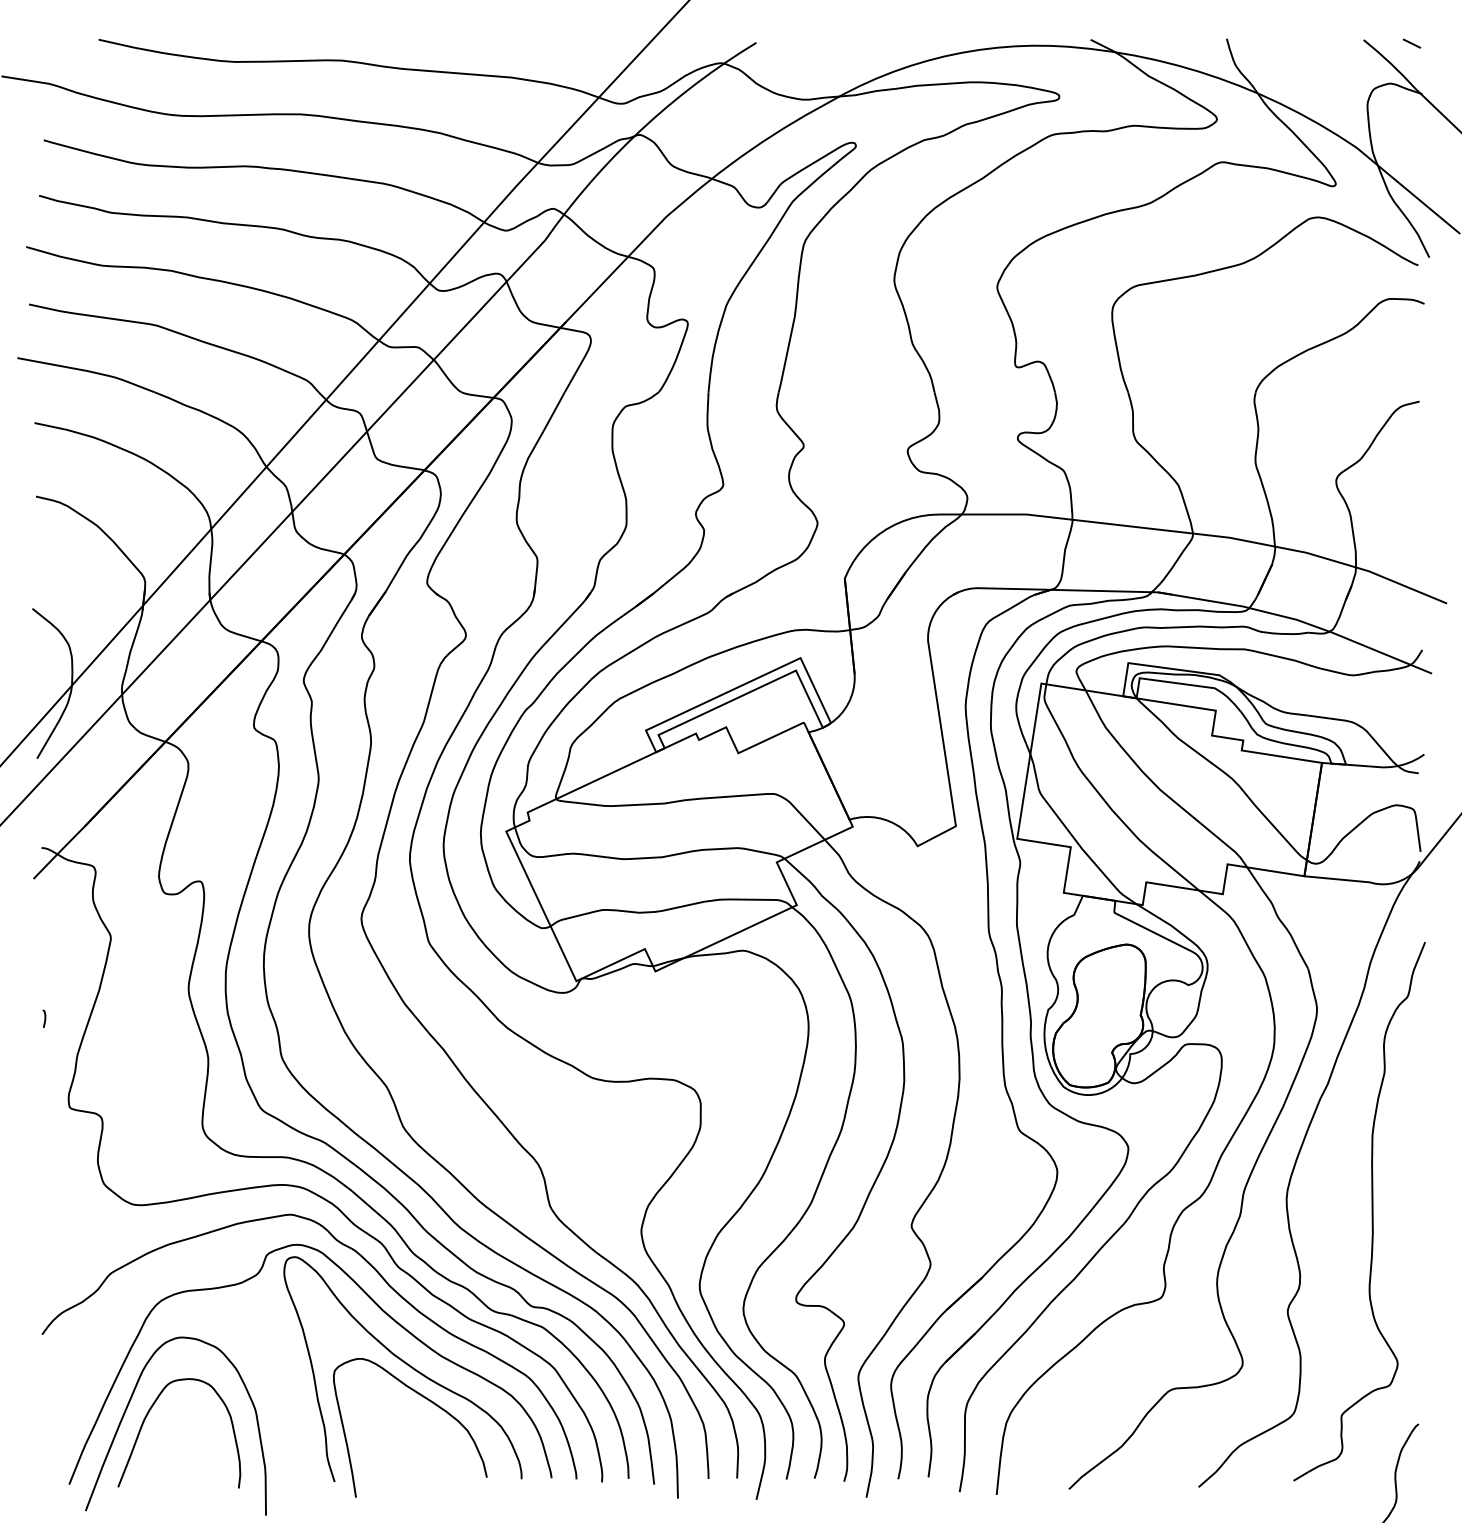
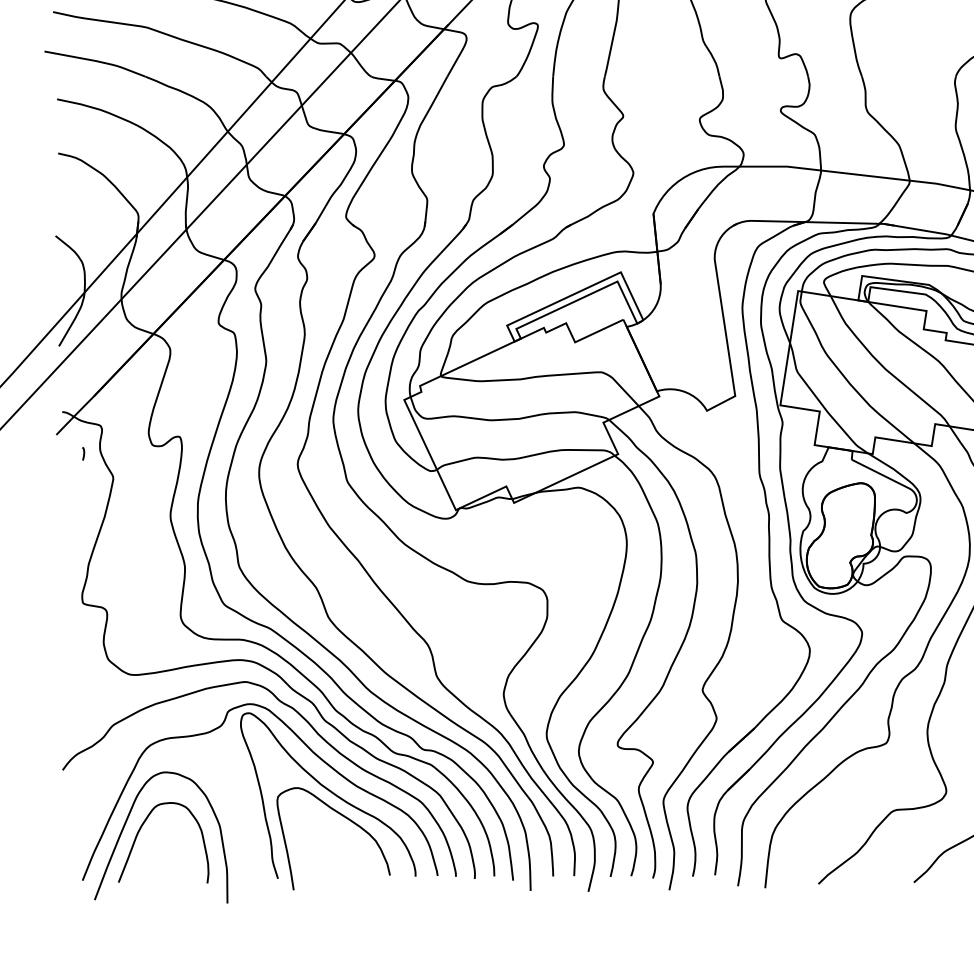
curve: (44, 1018) -> (83, 453), moved

